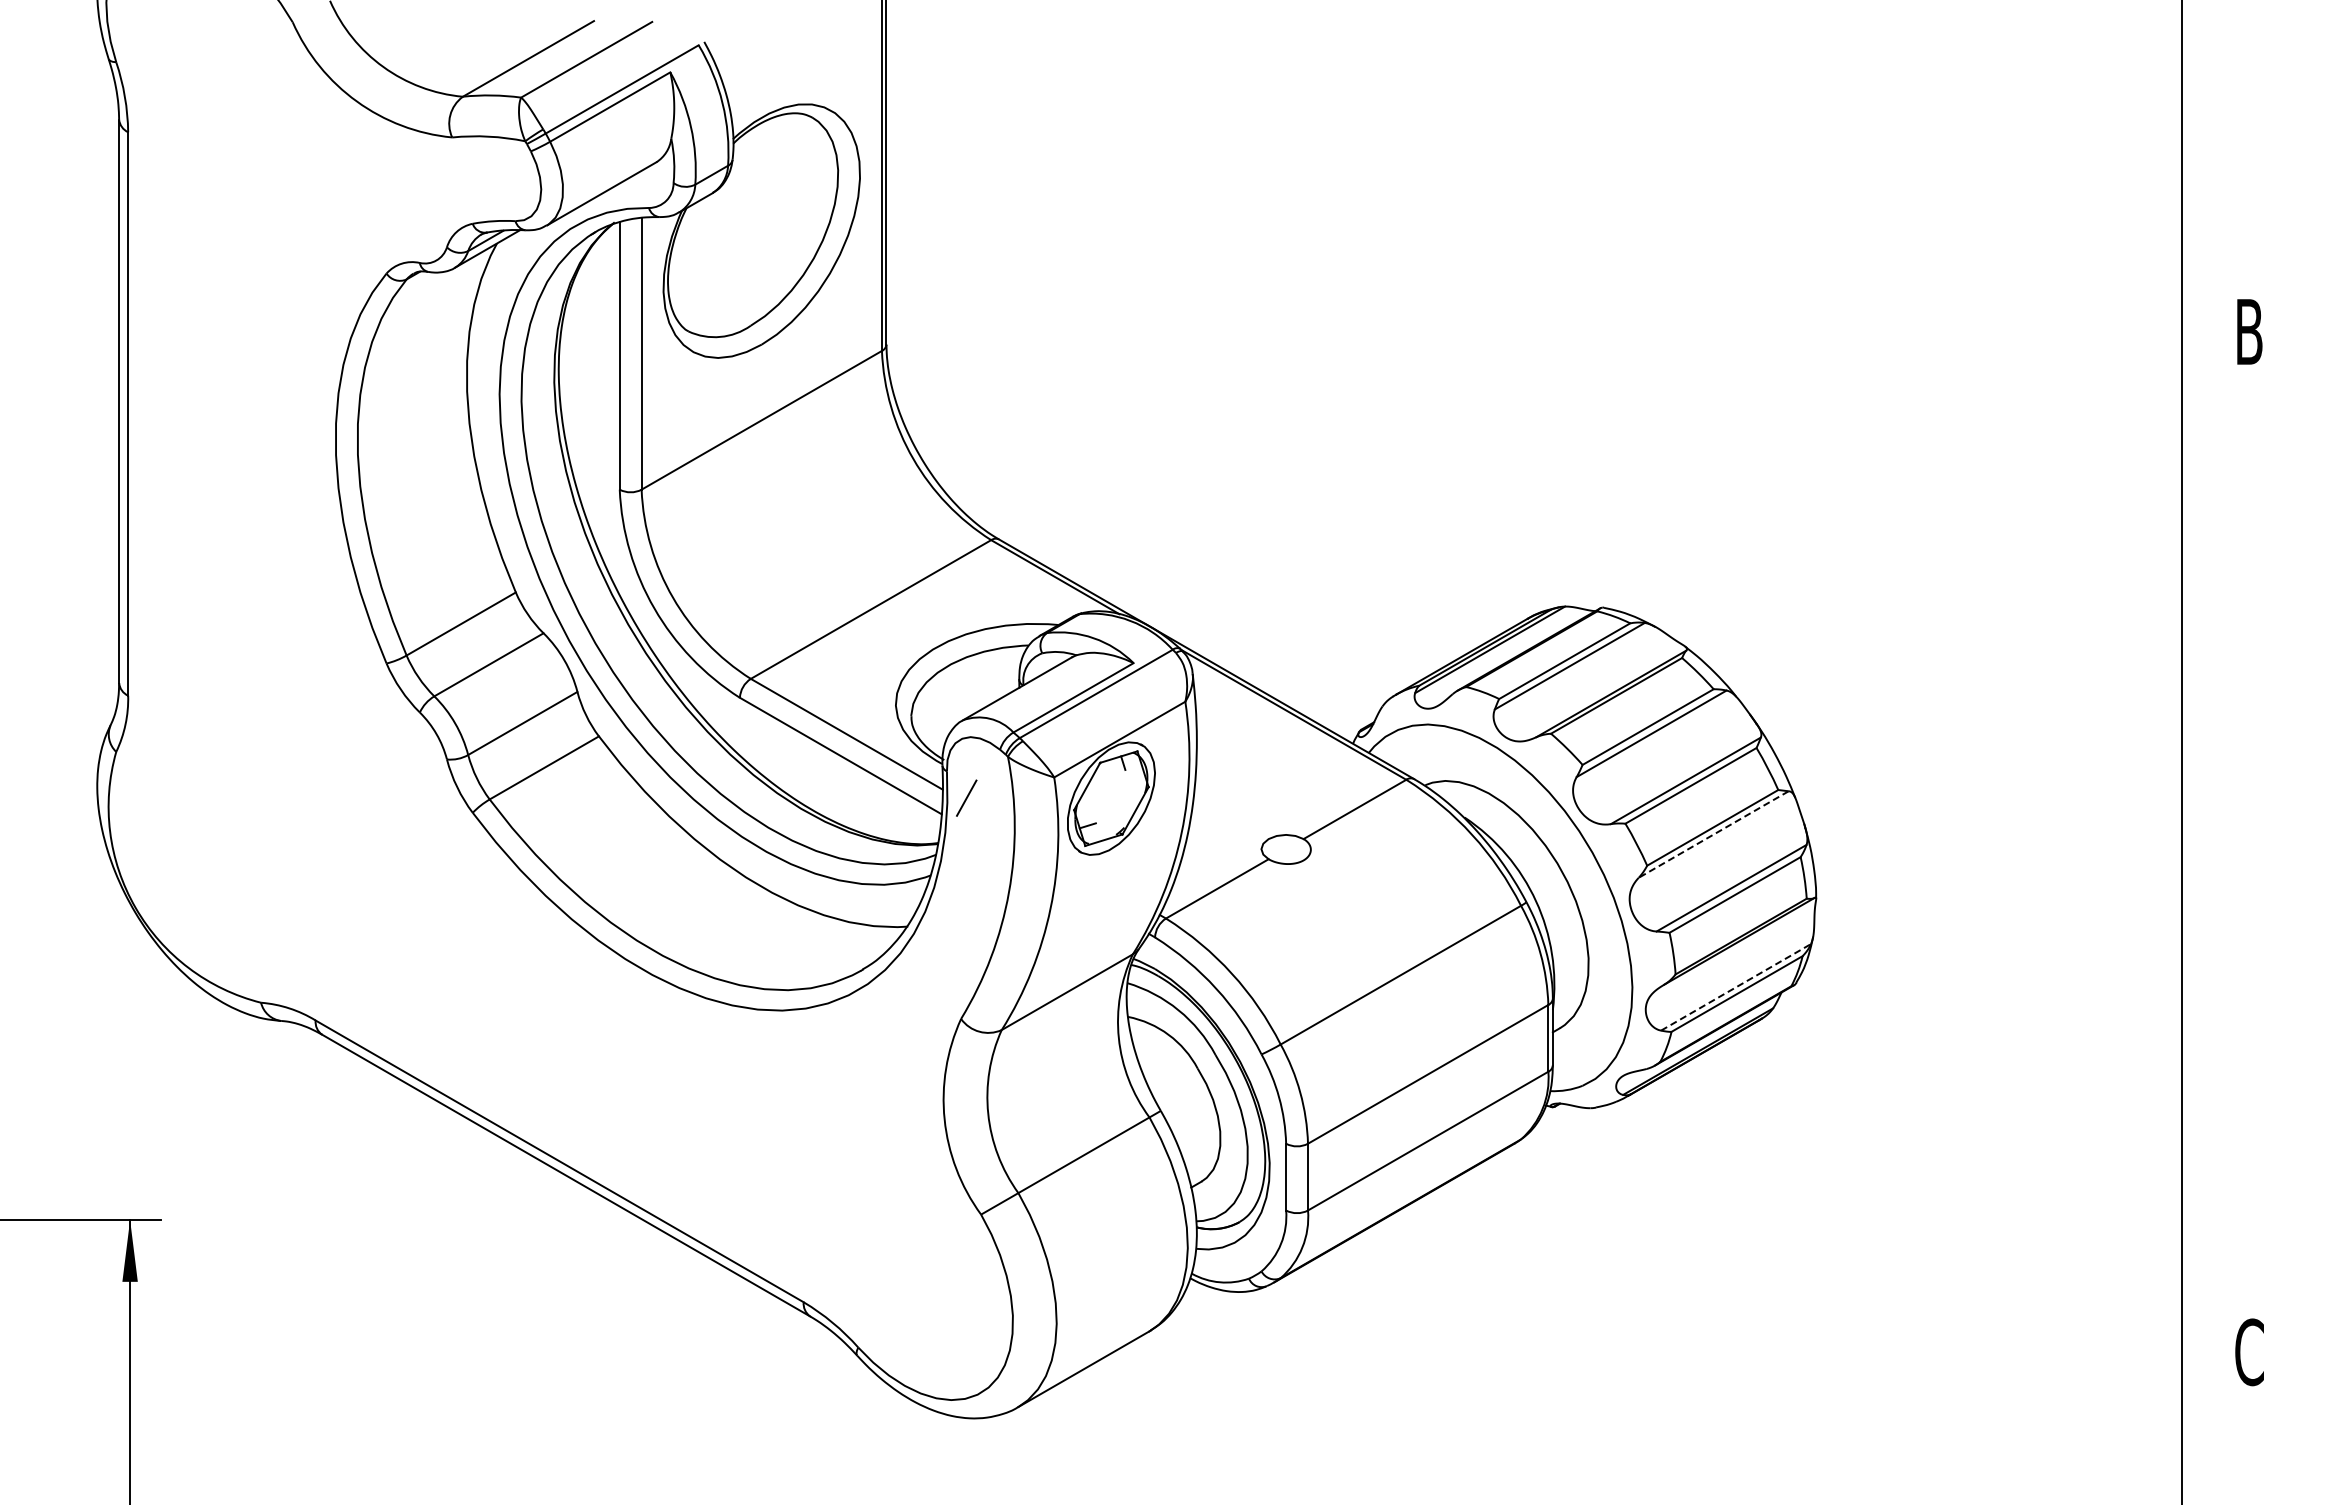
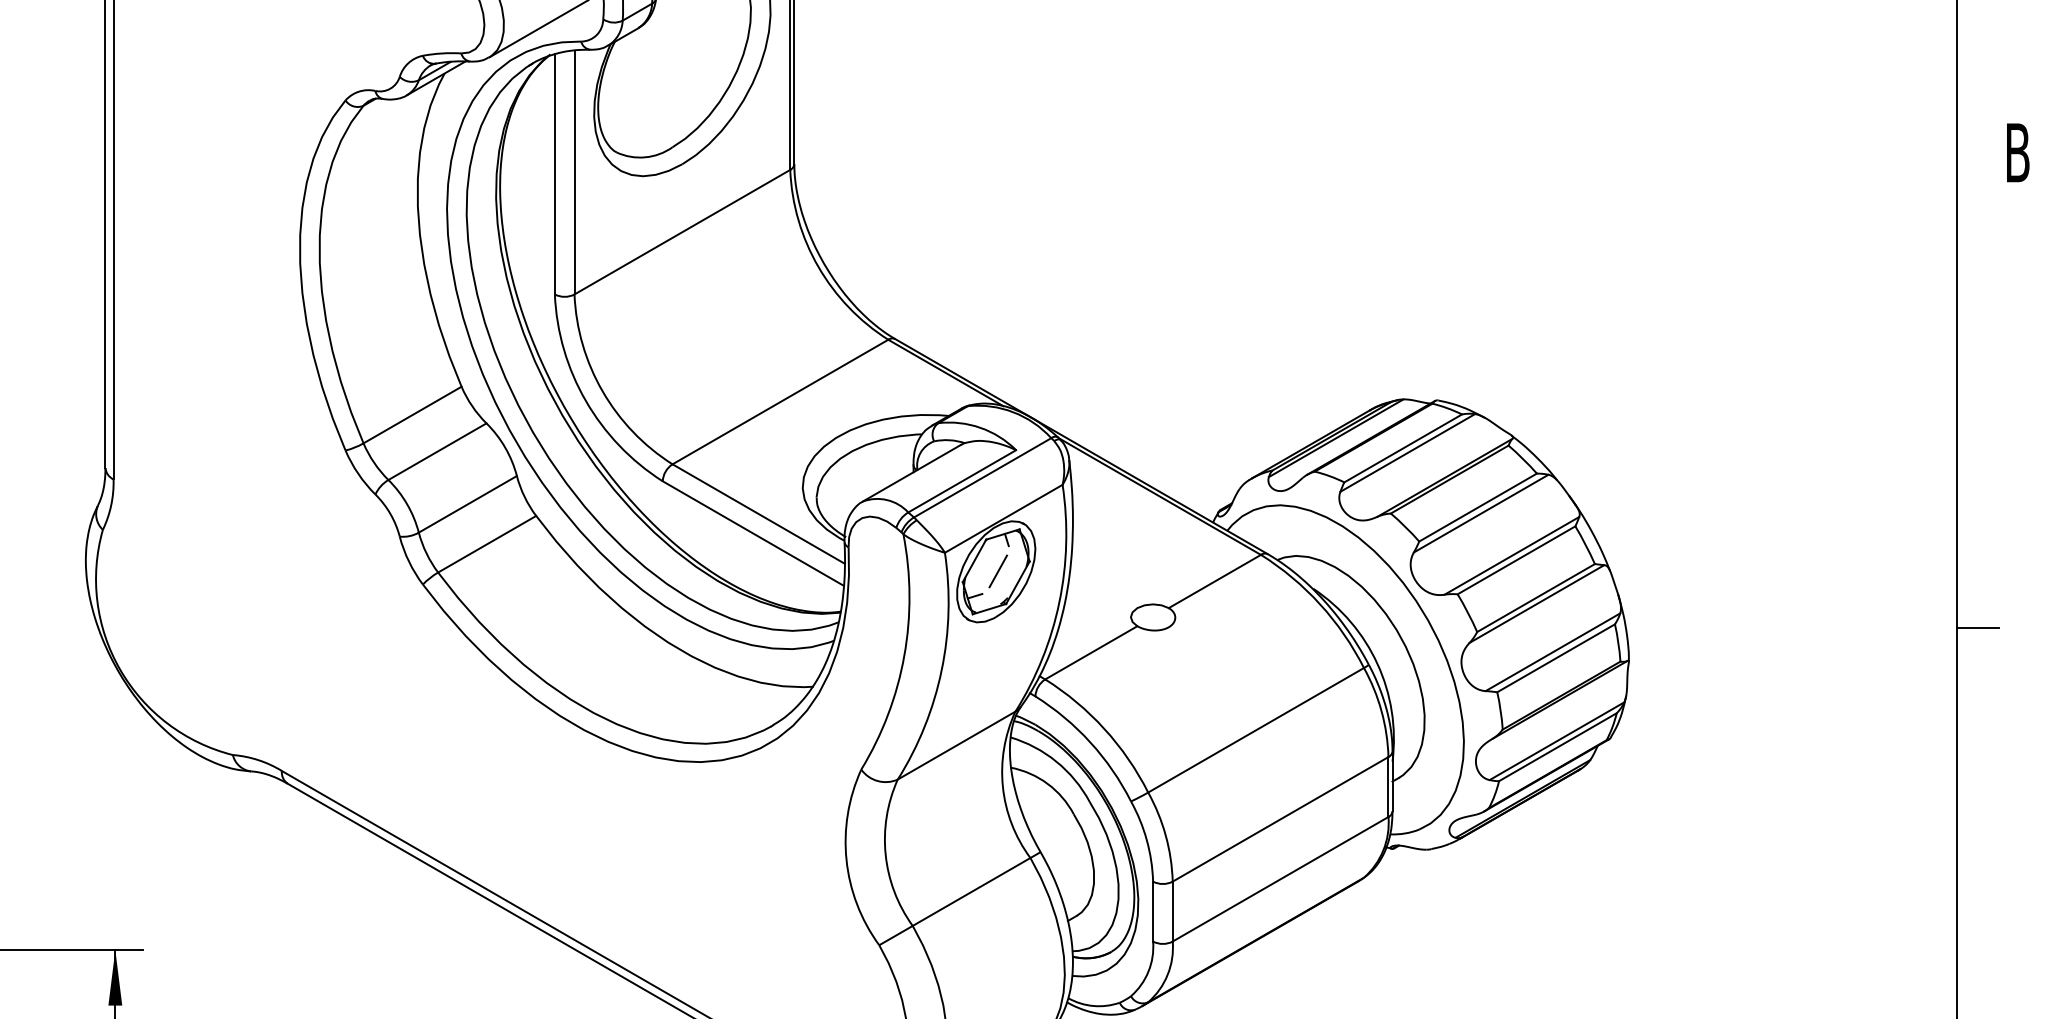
line: (966, 797) -> (998, 570), moved
line: (1713, 834) -> (1536, 604), dashed -> solid
line: (2204, 860) -> (1977, 627), added
line: (1736, 987) -> (1557, 741), dashed -> solid

